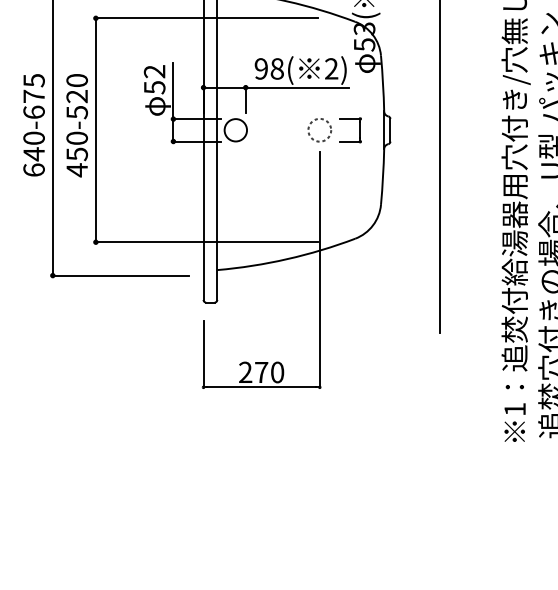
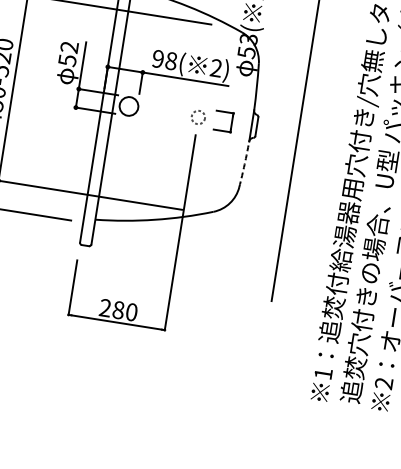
circle: (319, 130) -> (198, 117), size x0.7
arc: (383, 177) -> (244, 164), solid -> dashed
text: (261, 372) -> (118, 310), 270 -> 280

